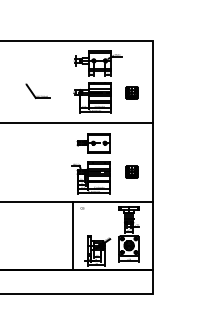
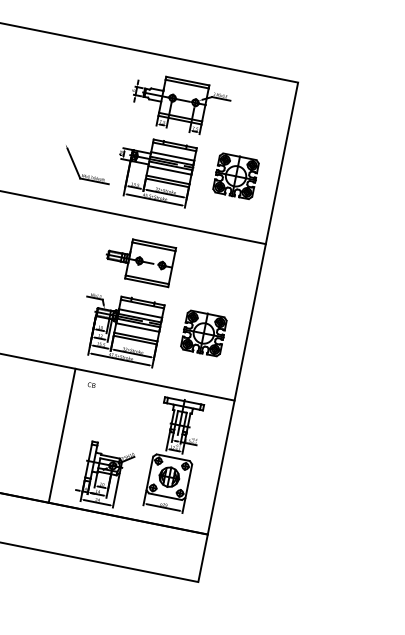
part: (37, 90) -> (86, 164), moved
part: (131, 92) -> (234, 175), size x1.67
part: (131, 171) -> (203, 331), size x1.67

